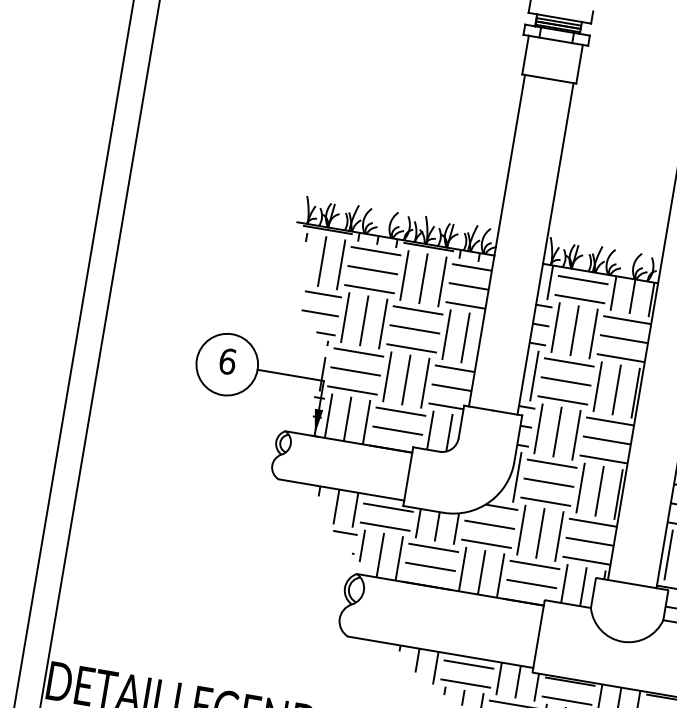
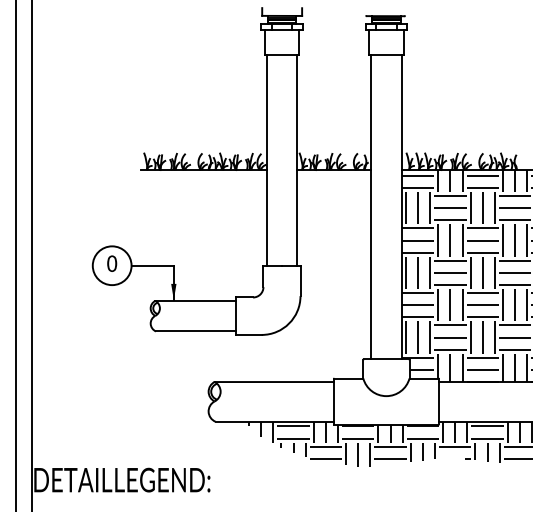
hatch: (381, 341) -> (205, 235), removed
text: (228, 361) -> (112, 263), 6 -> 0
hatch: (481, 425) -> (276, 276), removed

